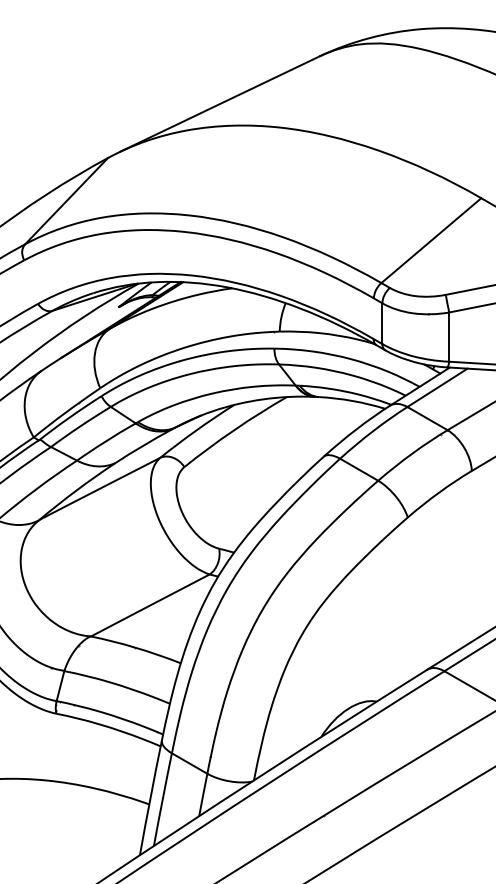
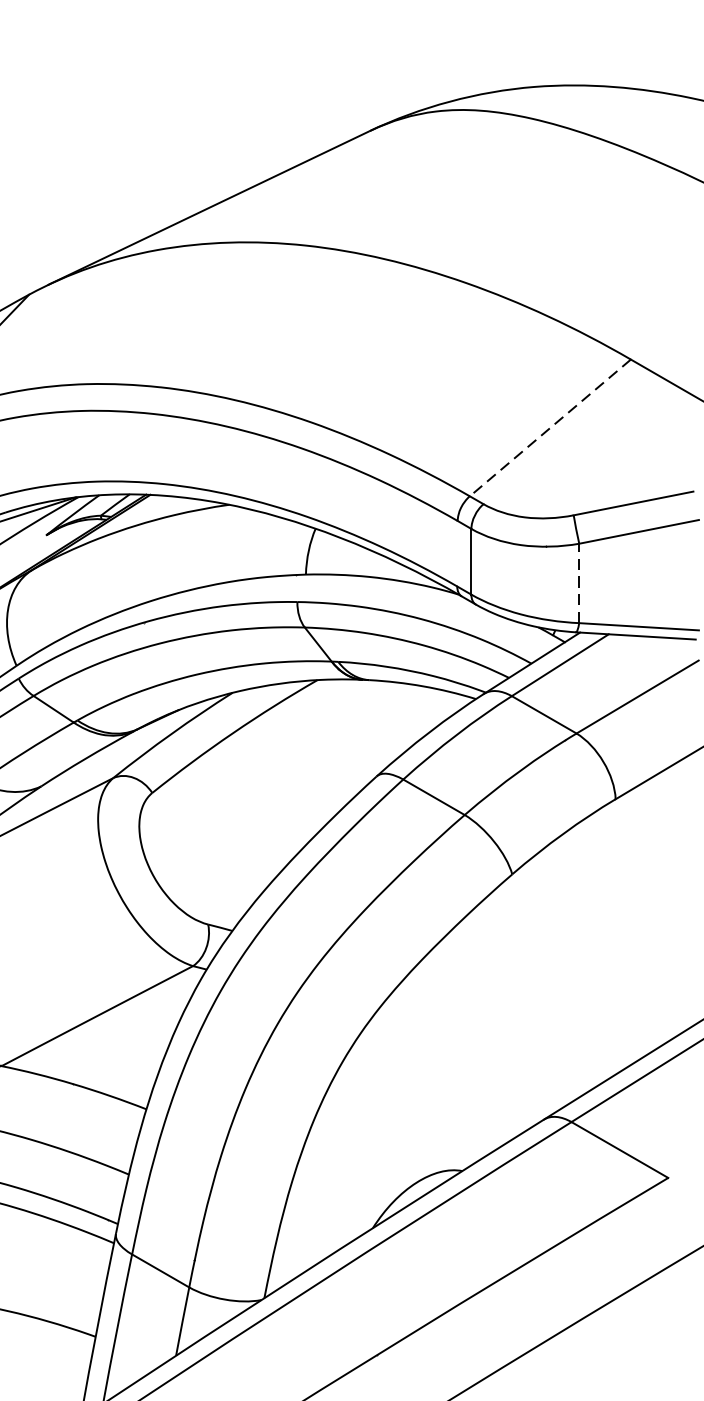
line: (431, 240) -> (550, 427), solid -> dashed
line: (449, 337) -> (579, 584), solid -> dashed

